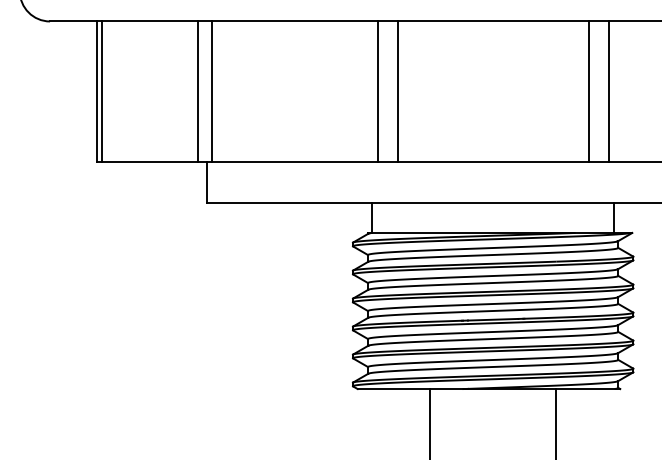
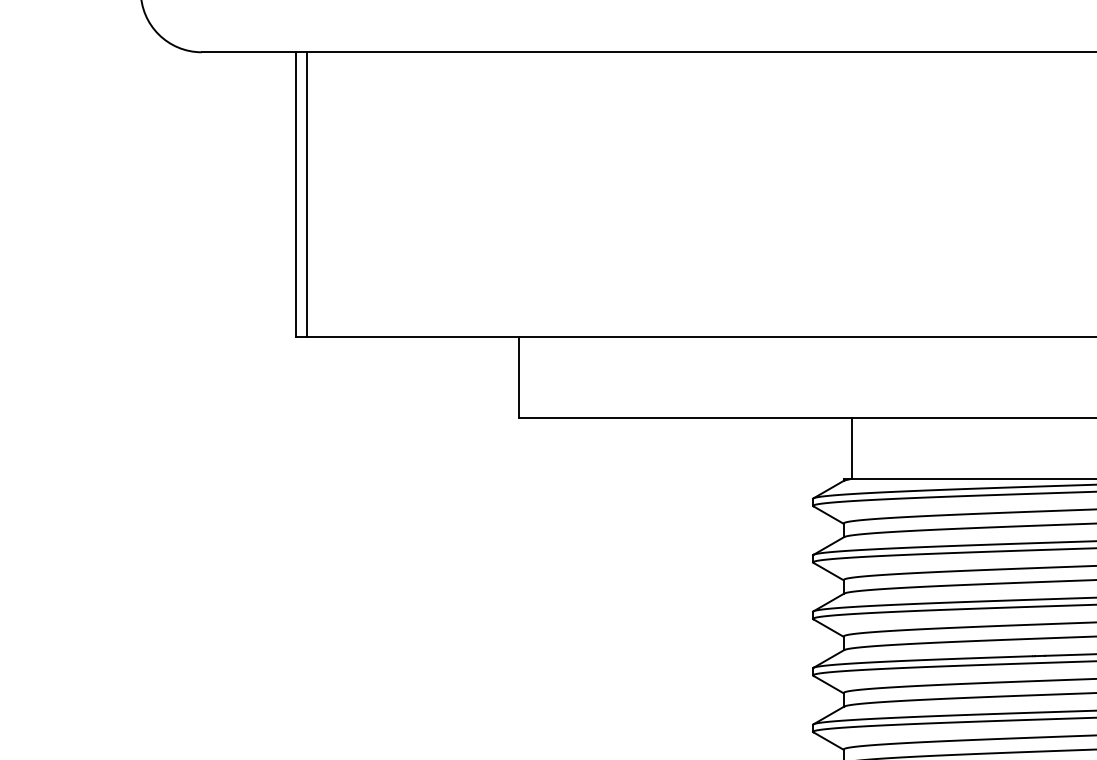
line: (197, 91) -> (499, 193), removed
line: (212, 91) -> (529, 193), removed
line: (377, 91) -> (862, 193), removed
line: (397, 91) -> (902, 193), removed

